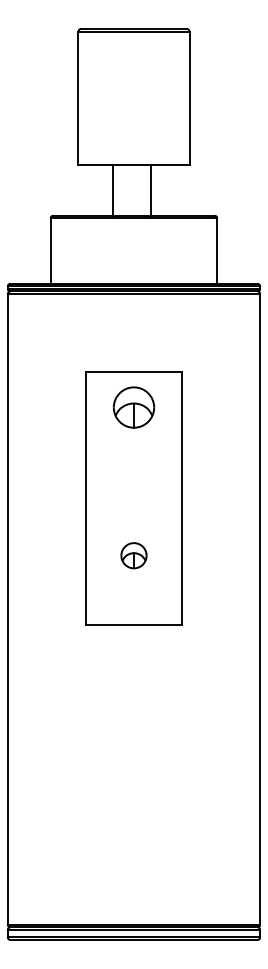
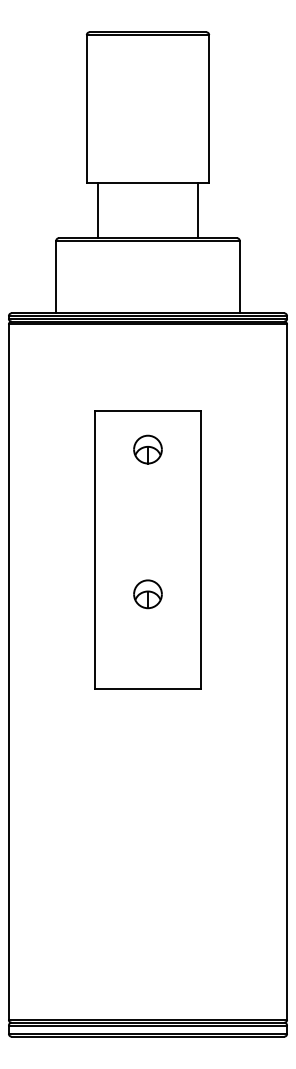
line: (112, 190) -> (97, 210), moved
line: (151, 190) -> (198, 210), moved
part: (133, 407) -> (147, 449), size x0.62
part: (133, 555) -> (147, 594), moved

